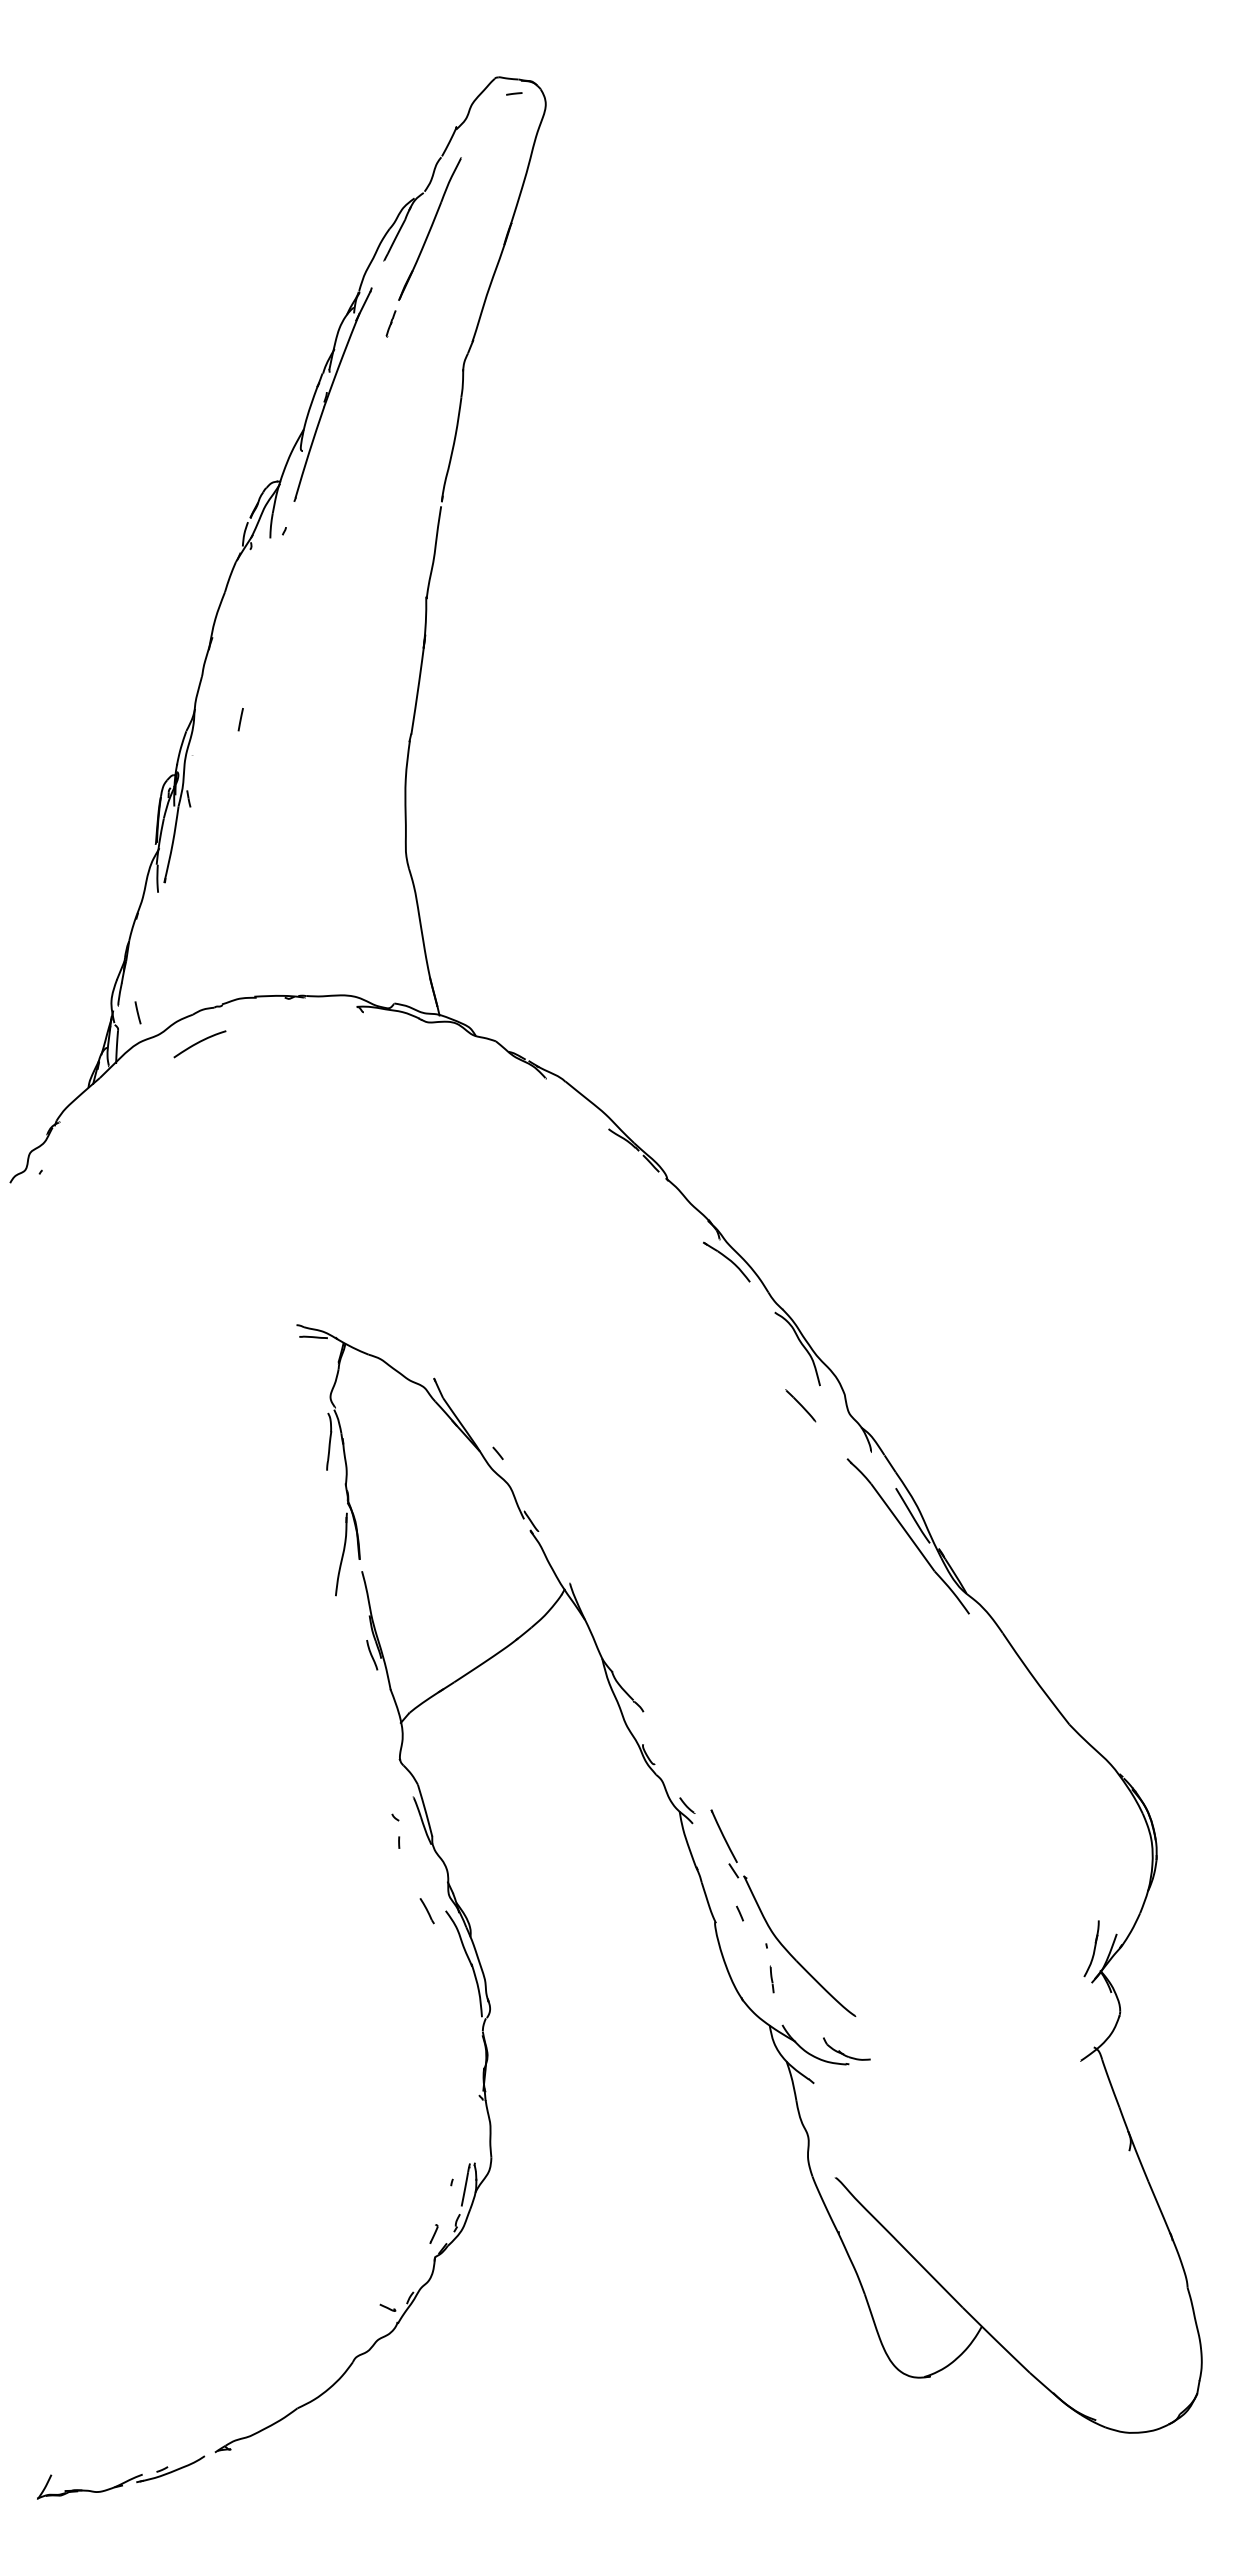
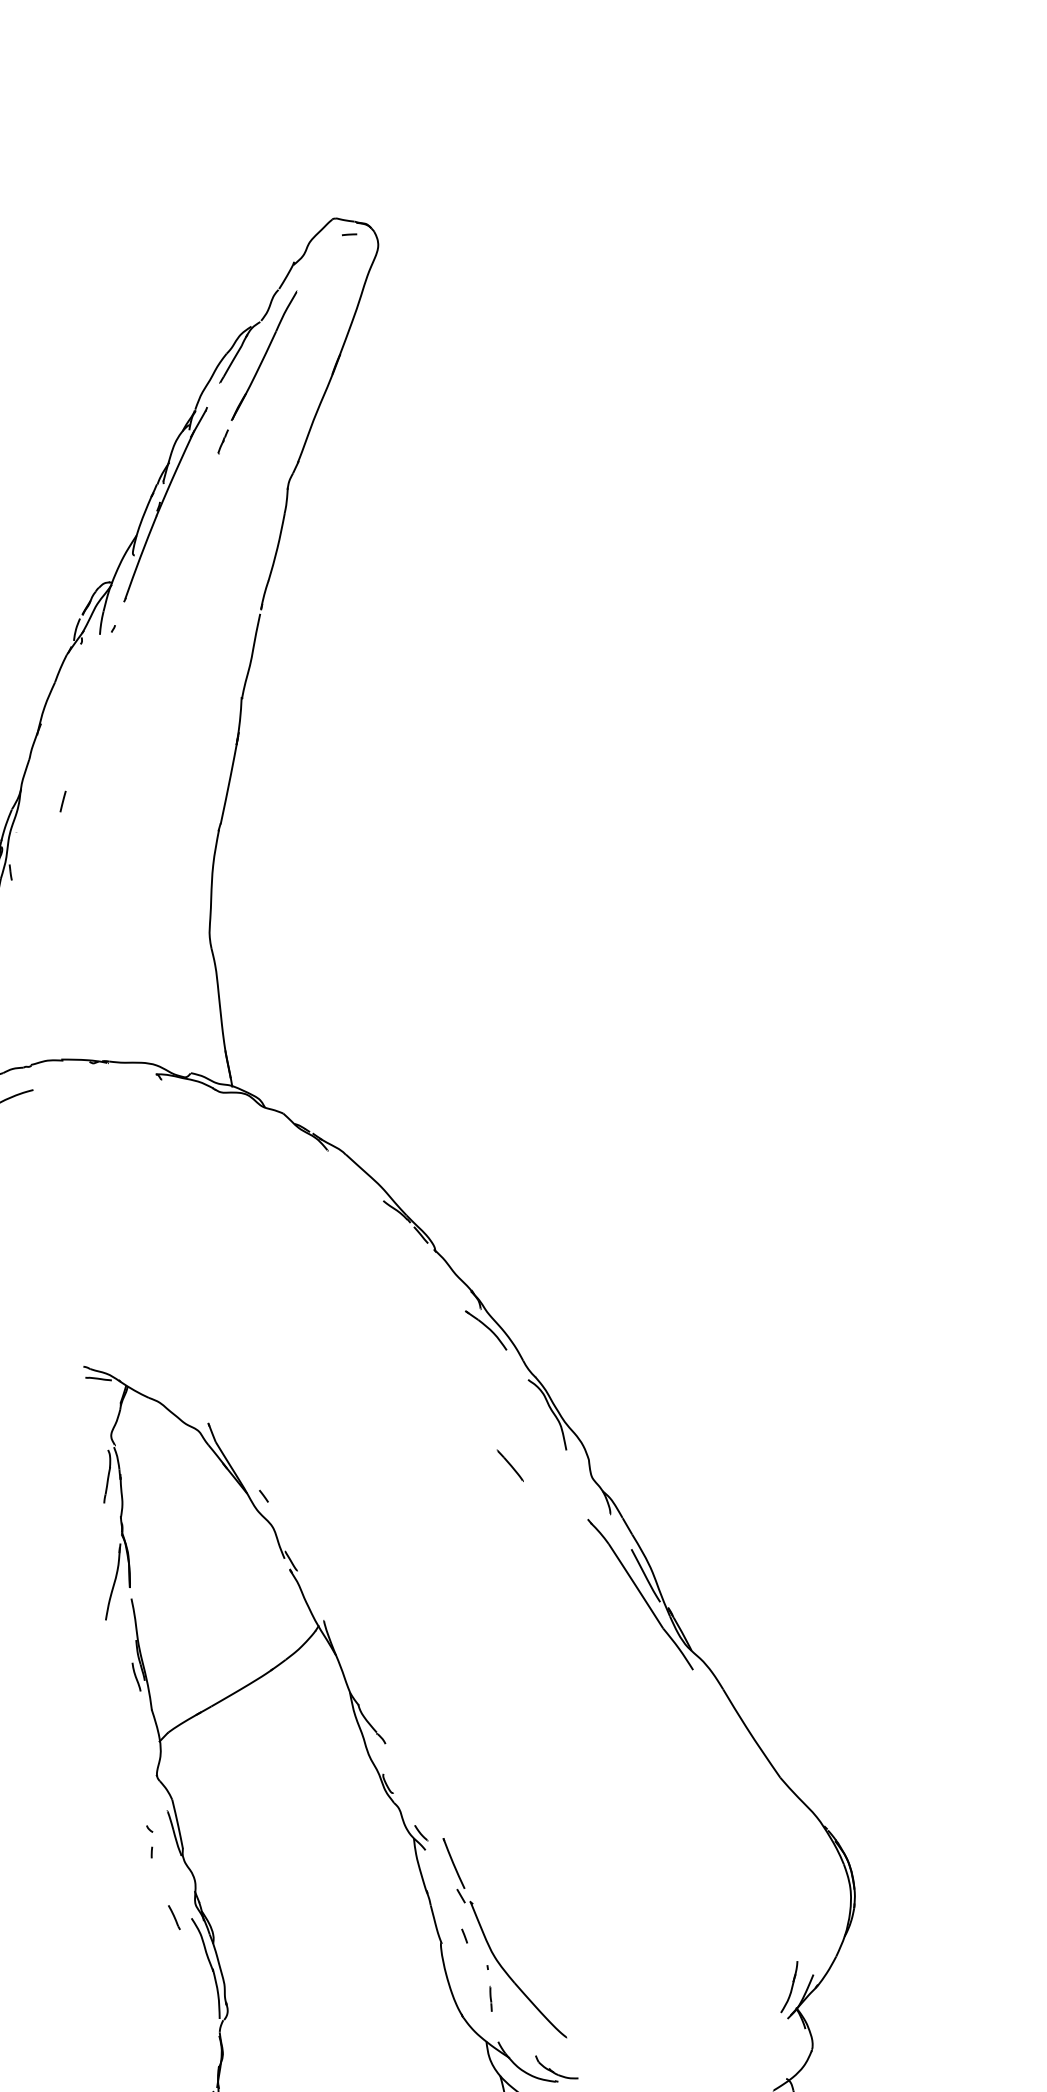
line: (800, 1405) -> (510, 1465), moved

